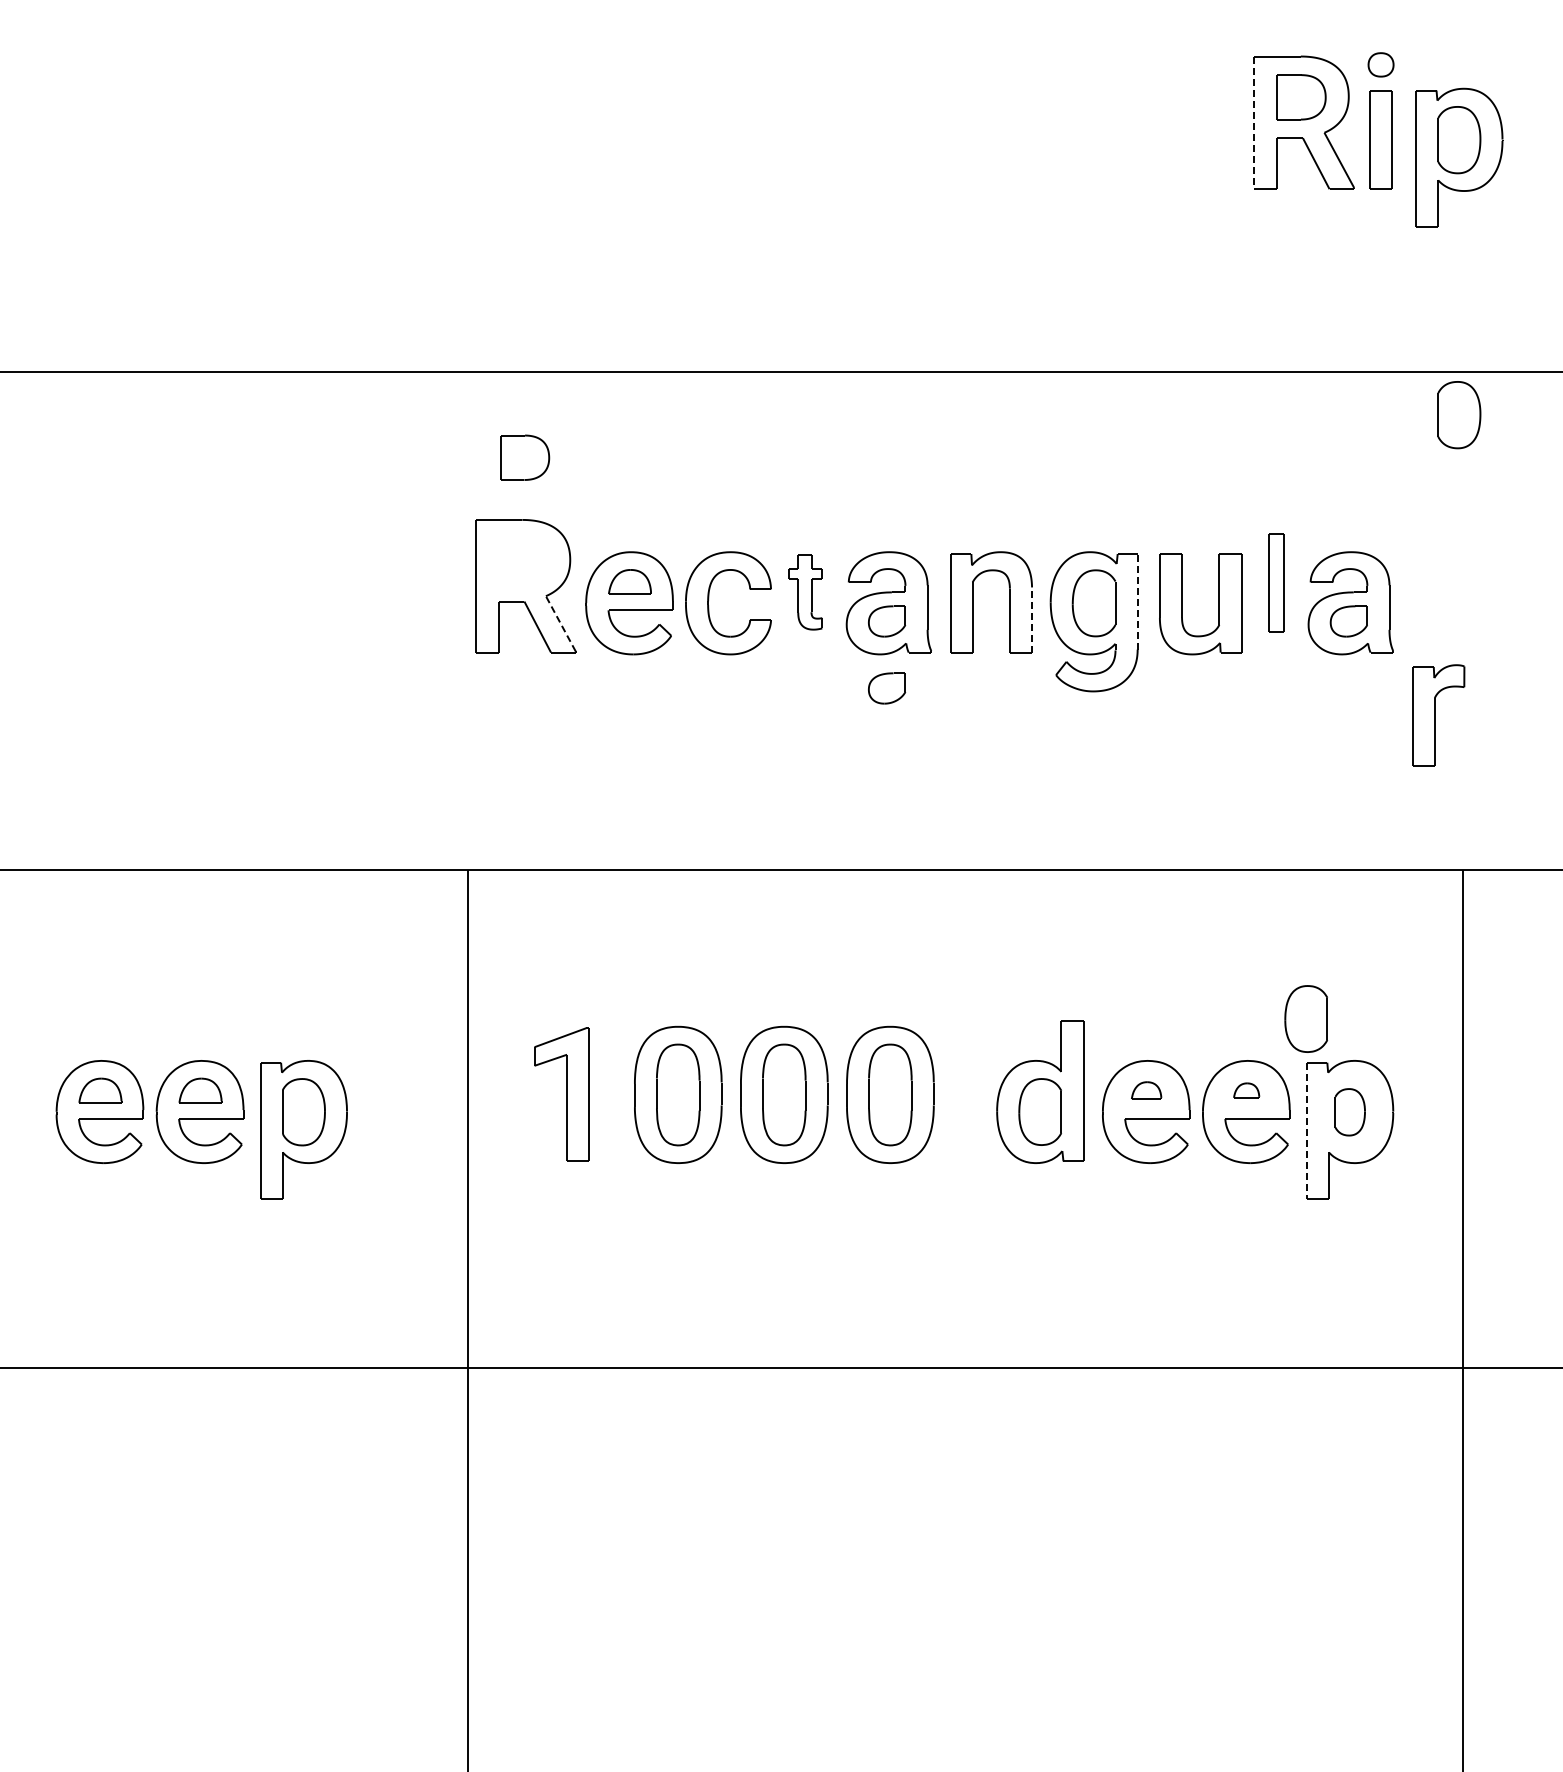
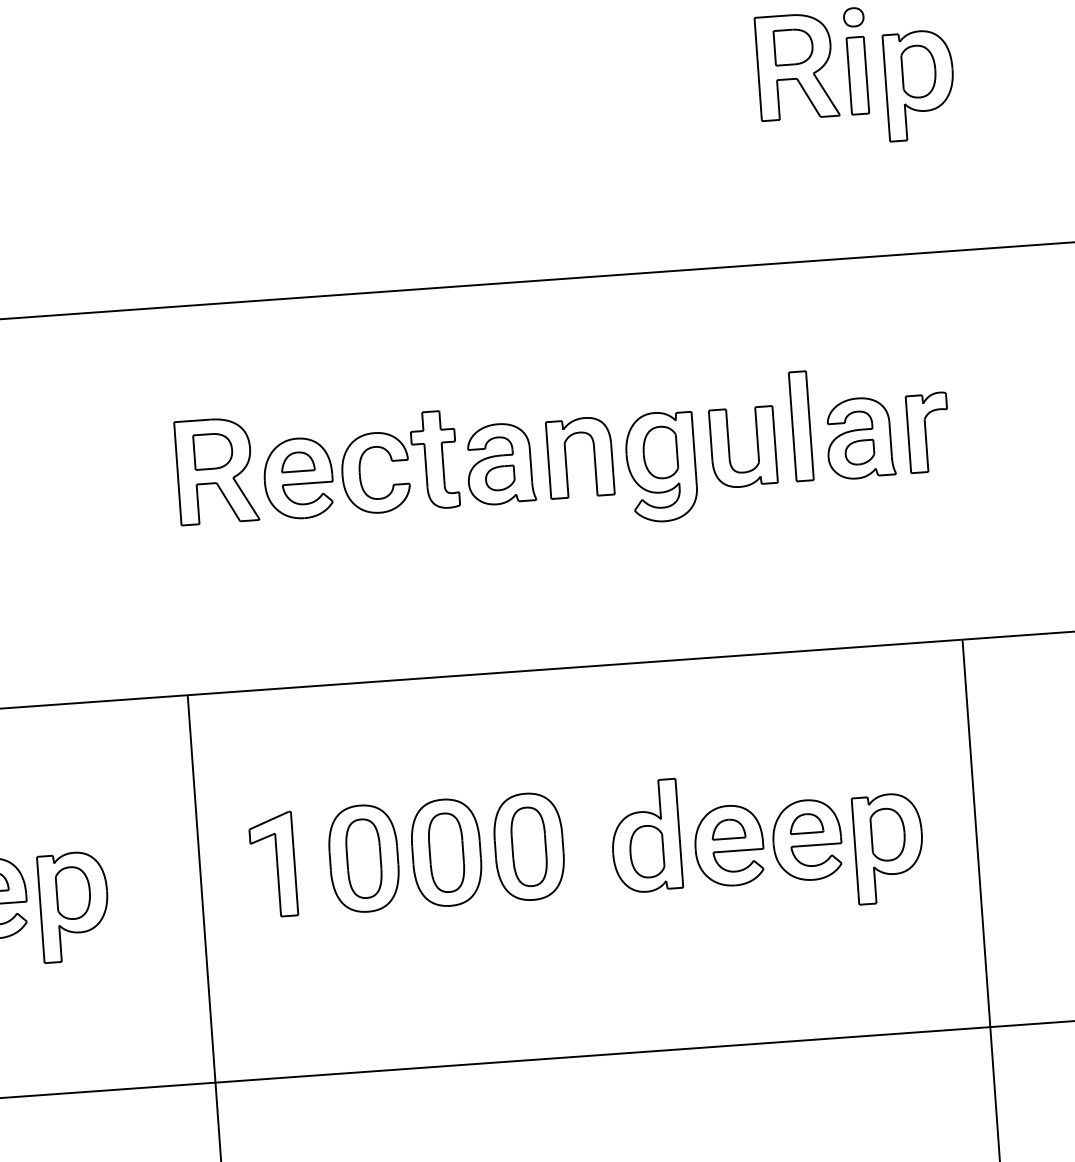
line: (1254, 123) -> (758, 70), dashed -> solid
part: (1459, 415) -> (934, 285), removed
part: (525, 457) -> (213, 451), moved
part: (1276, 582) -> (801, 426), size x1.43
part: (805, 592) -> (435, 460), size x1.67
line: (1137, 601) -> (694, 448), dashed -> solid
line: (1032, 620) -> (613, 469), dashed -> solid
line: (560, 623) -> (245, 498), dashed -> solid
part: (887, 688) -> (504, 530), removed
part: (1438, 715) -> (928, 432), moved
part: (1305, 1018) -> (848, 764), removed
part: (1146, 1090) -> (728, 829), size x1.43
part: (1246, 1090) -> (806, 823), size x1.67
part: (1350, 1112) -> (888, 834), size x1.43
line: (1306, 1131) -> (855, 852), dashed -> solid

